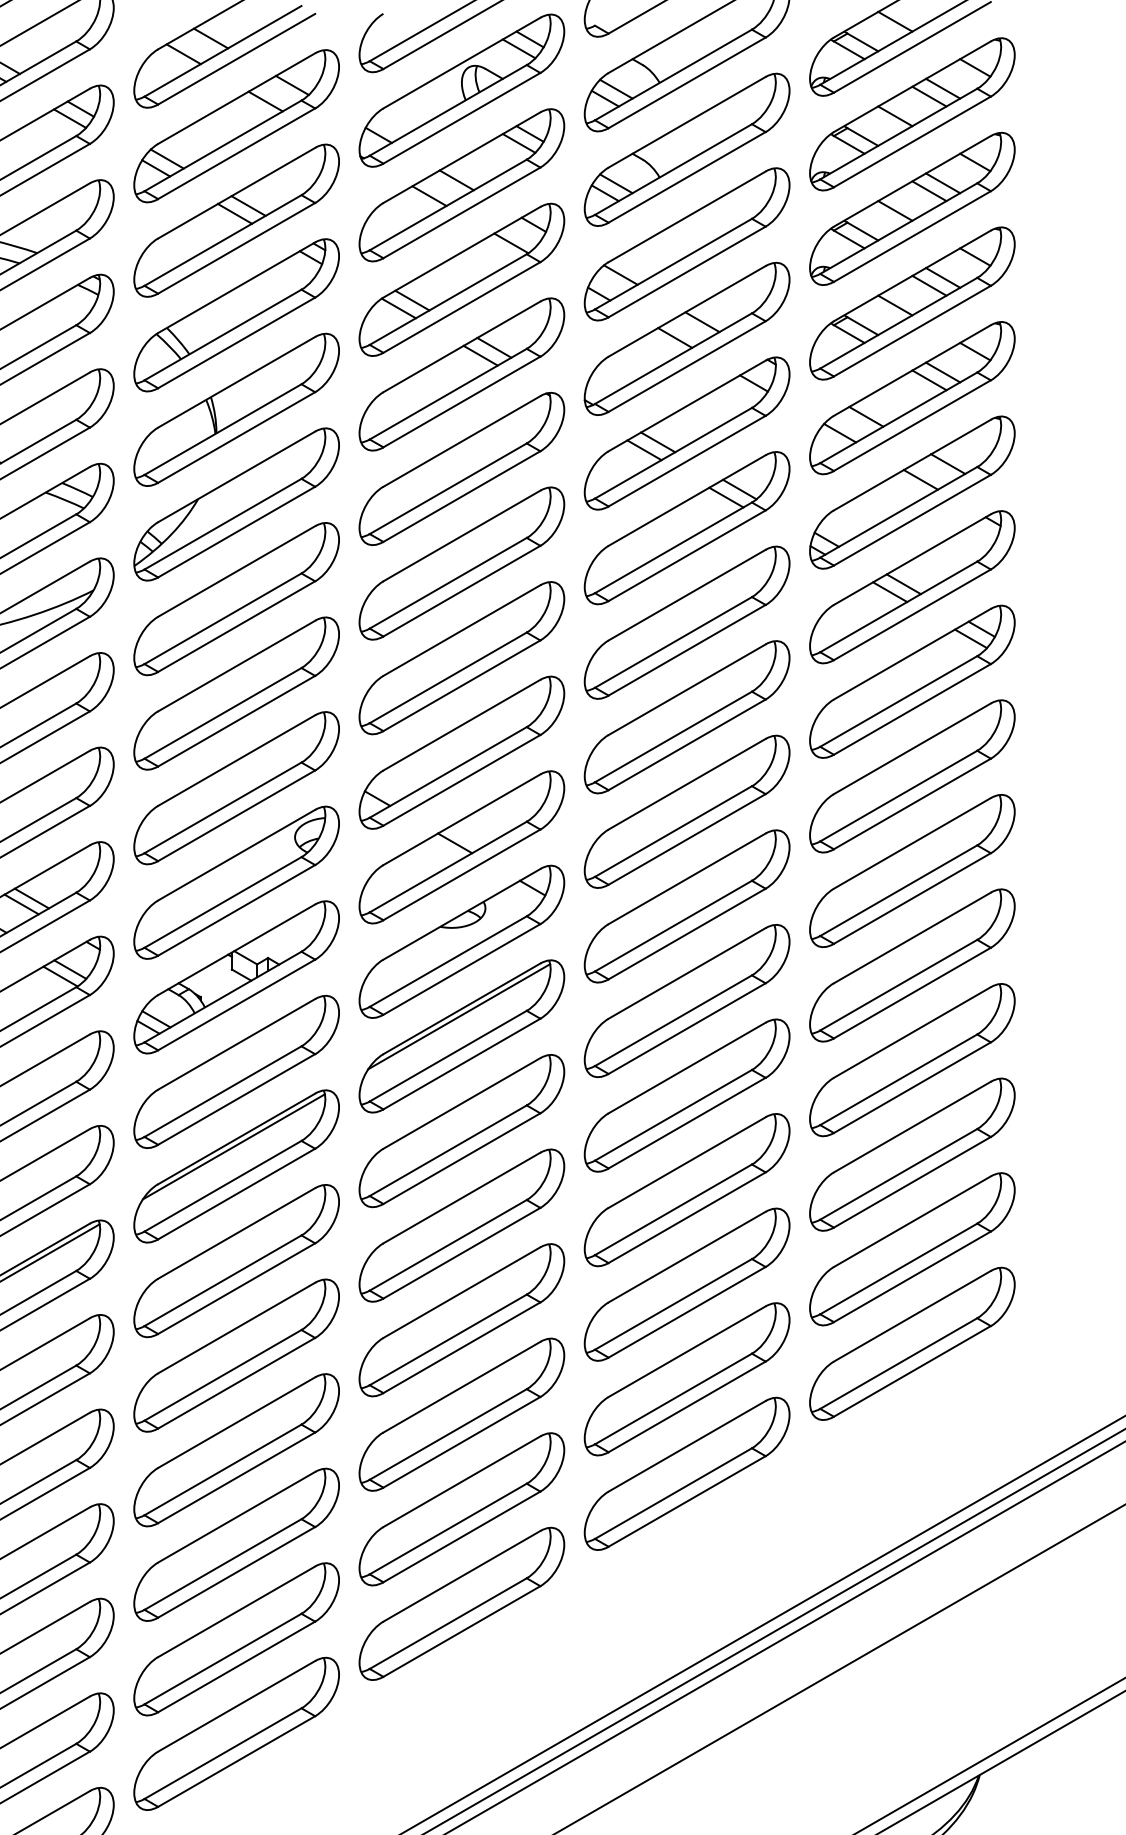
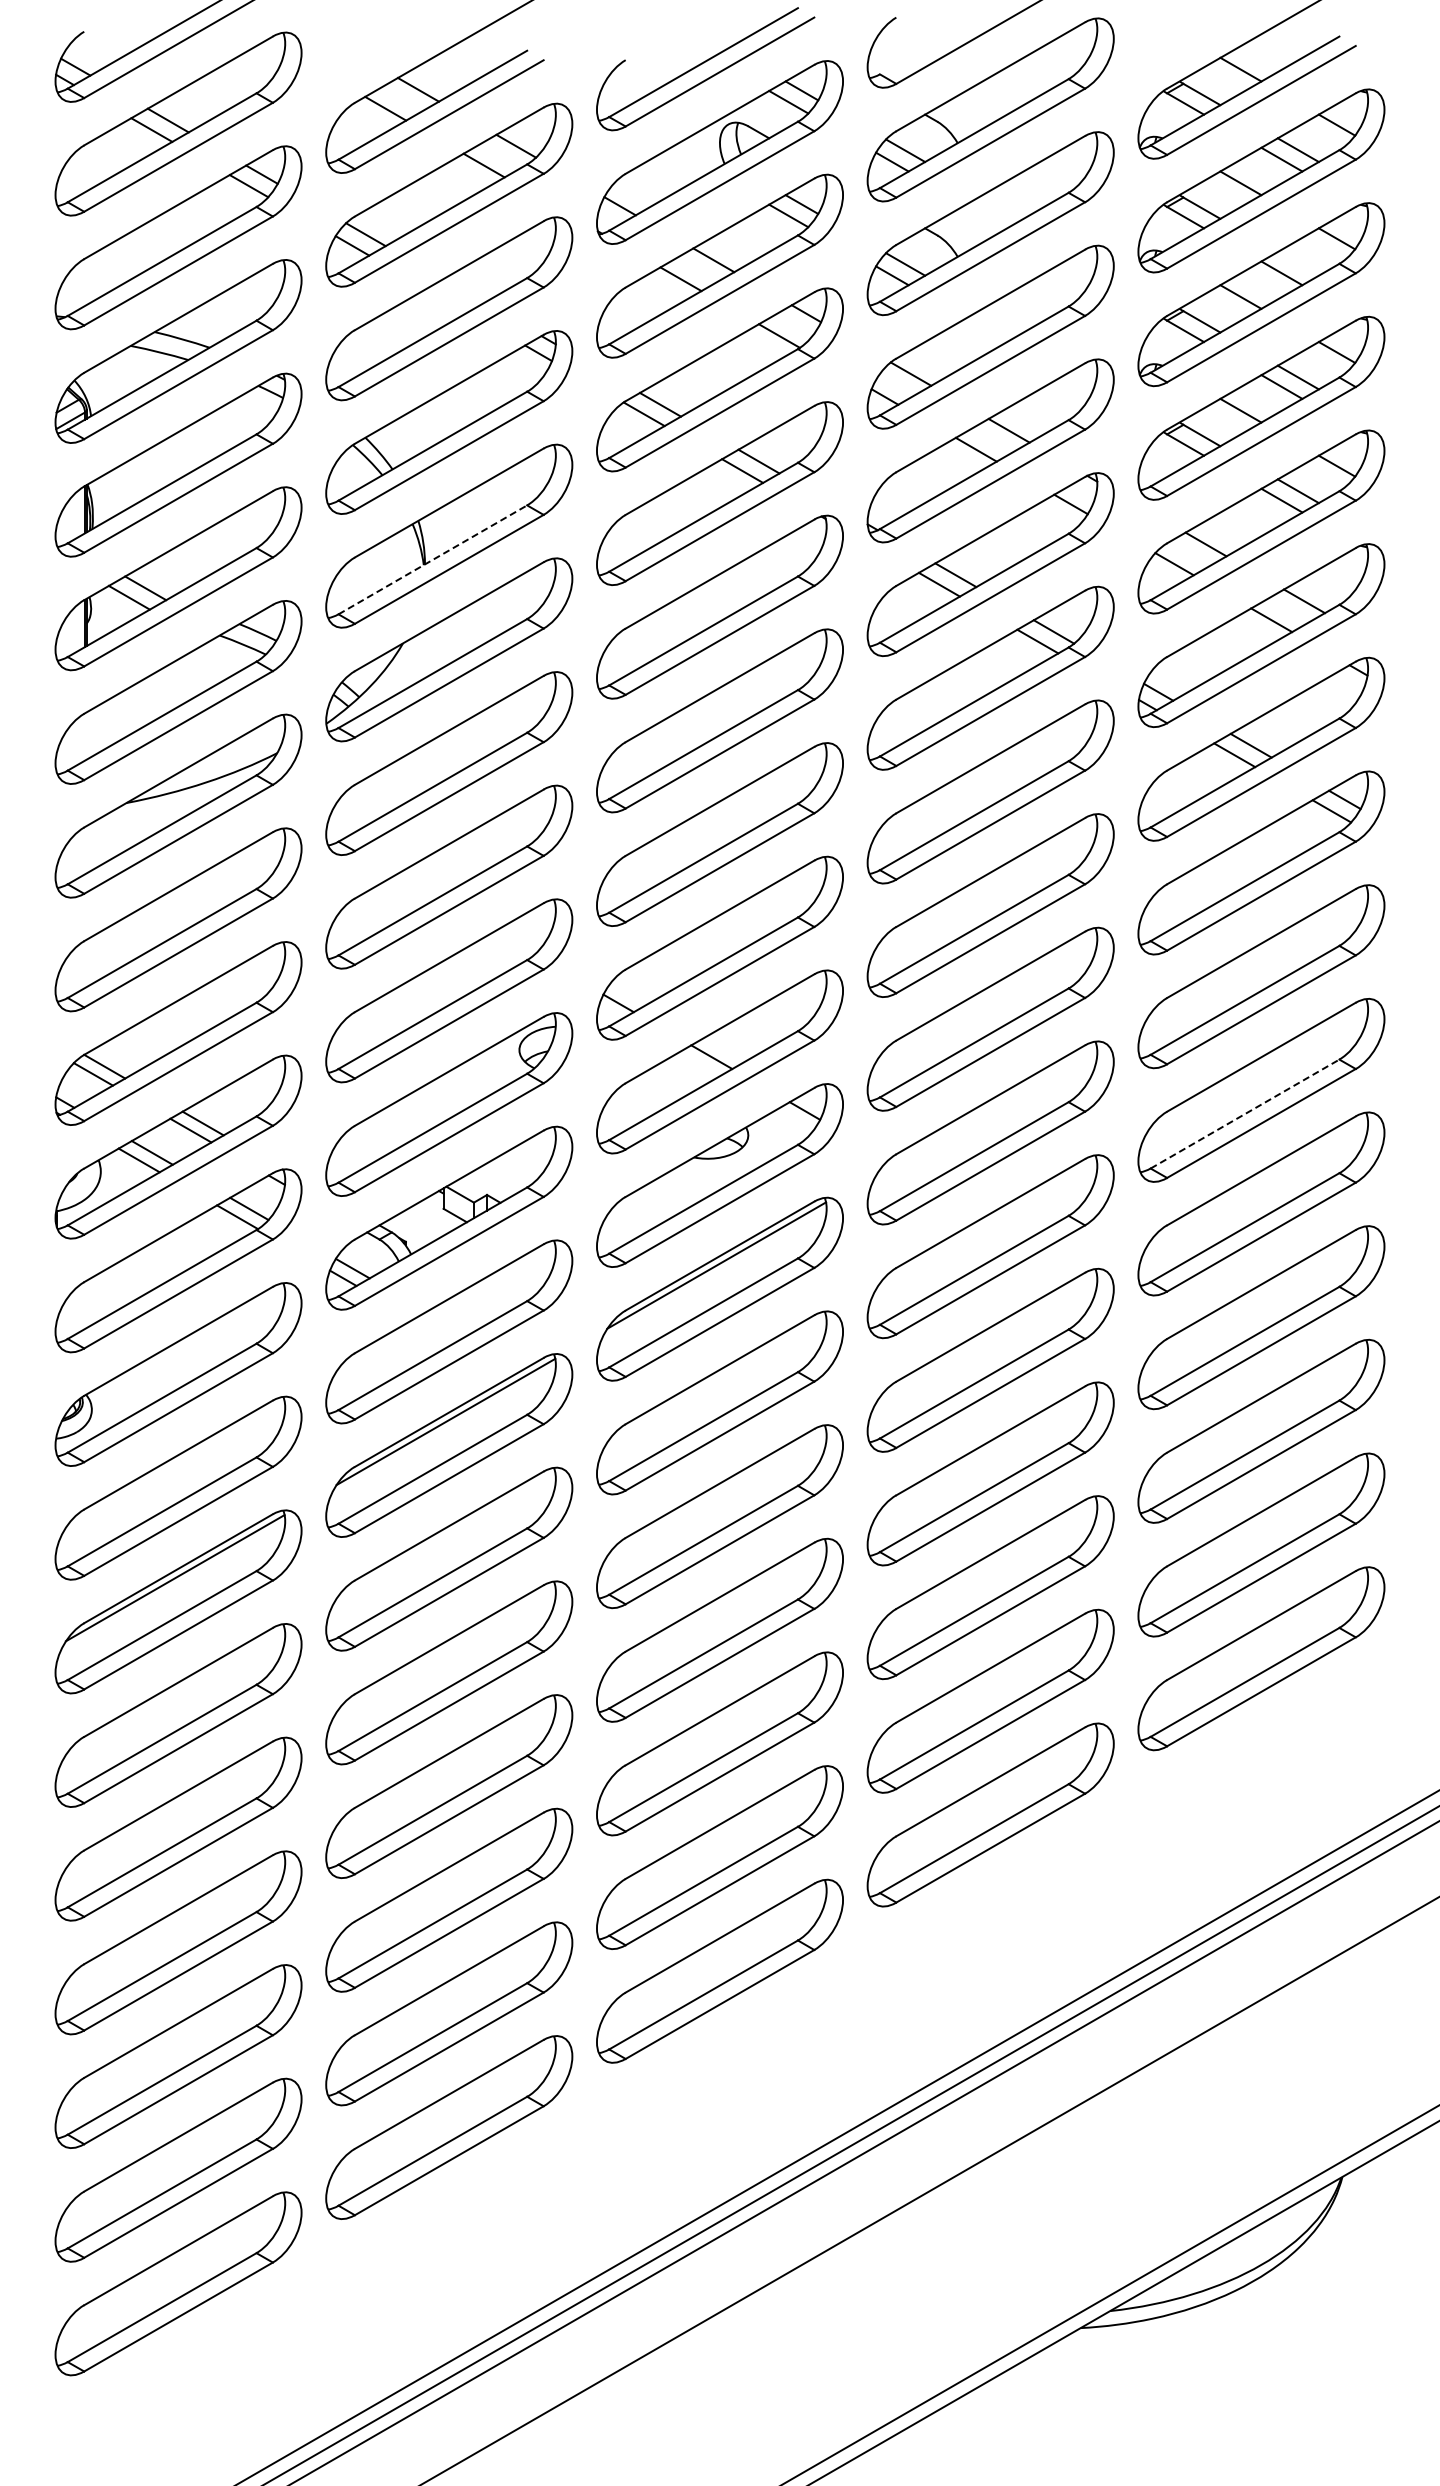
line: (942, 183) -> (1297, 263), removed
line: (248, 205) -> (463, 290), removed
line: (234, 213) -> (446, 300), removed
line: (222, 429) -> (432, 559), solid -> dashed
line: (899, 891) -> (1245, 1114), solid -> dashed

